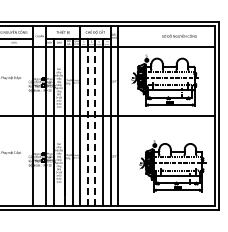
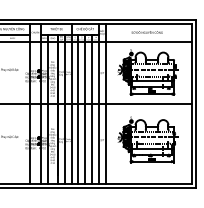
text: (179, 35) -> (147, 31), moved
line: (87, 125) -> (78, 112), dashed -> solid
line: (95, 125) -> (85, 112), dashed -> solid
part: (172, 166) -> (147, 140), moved

